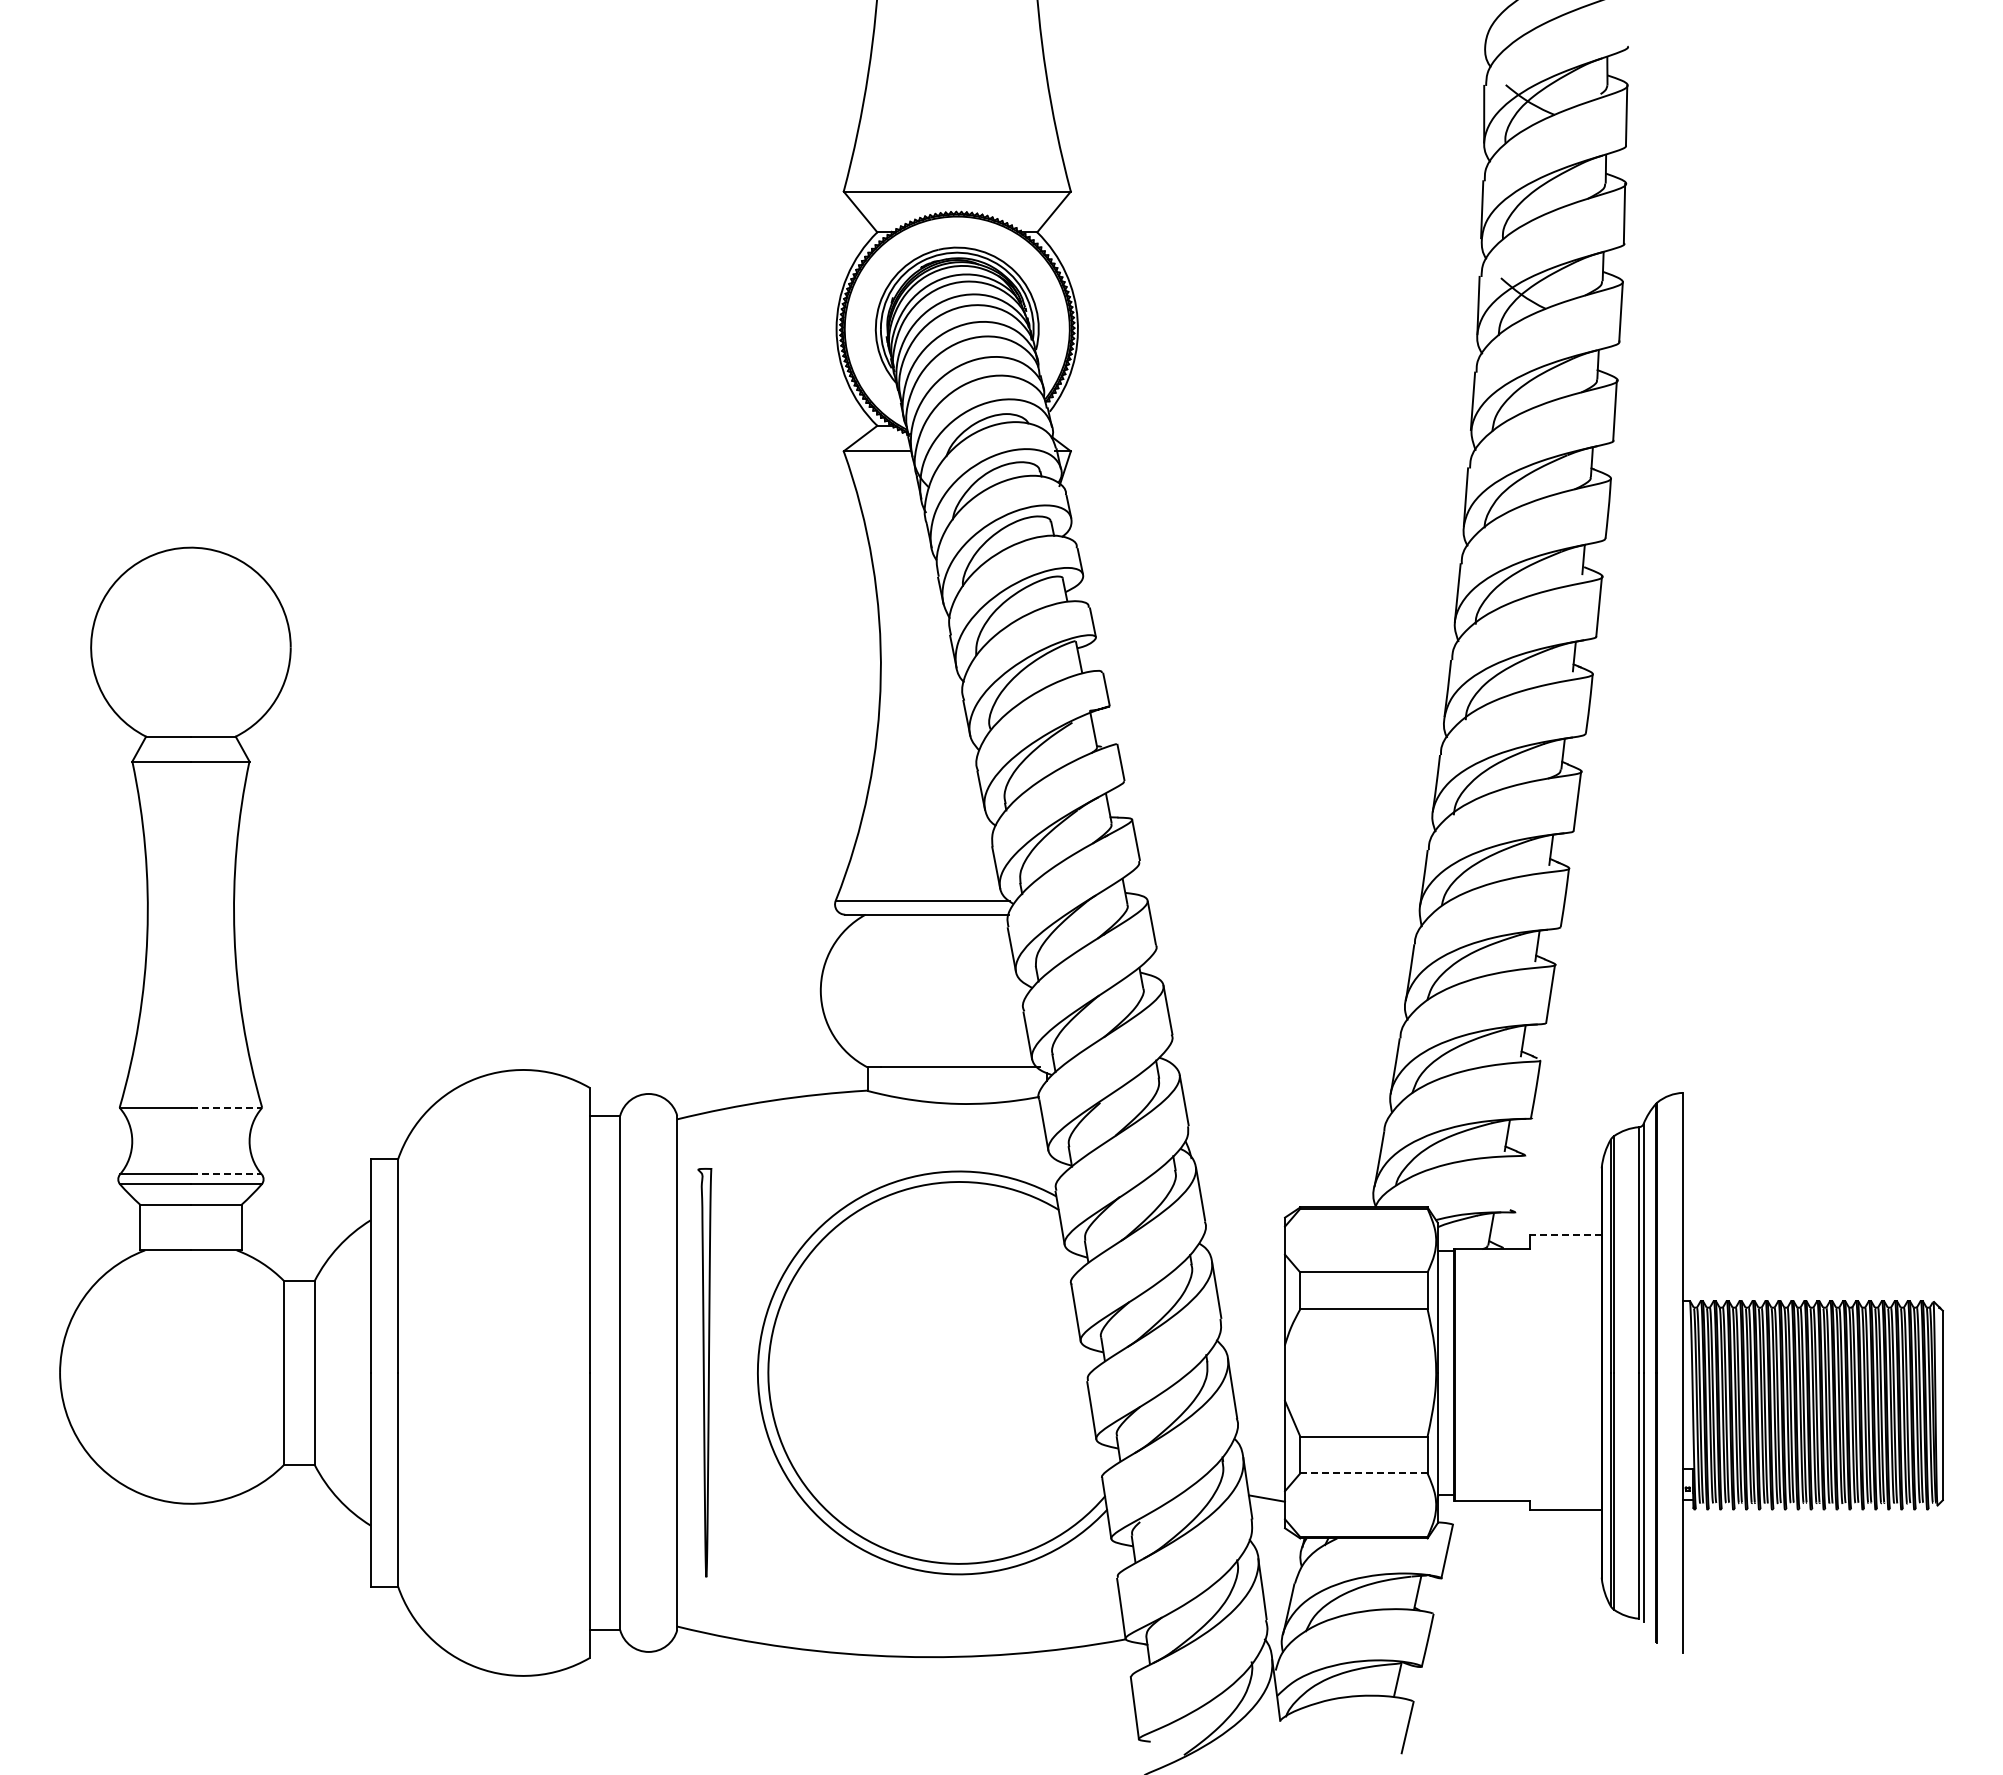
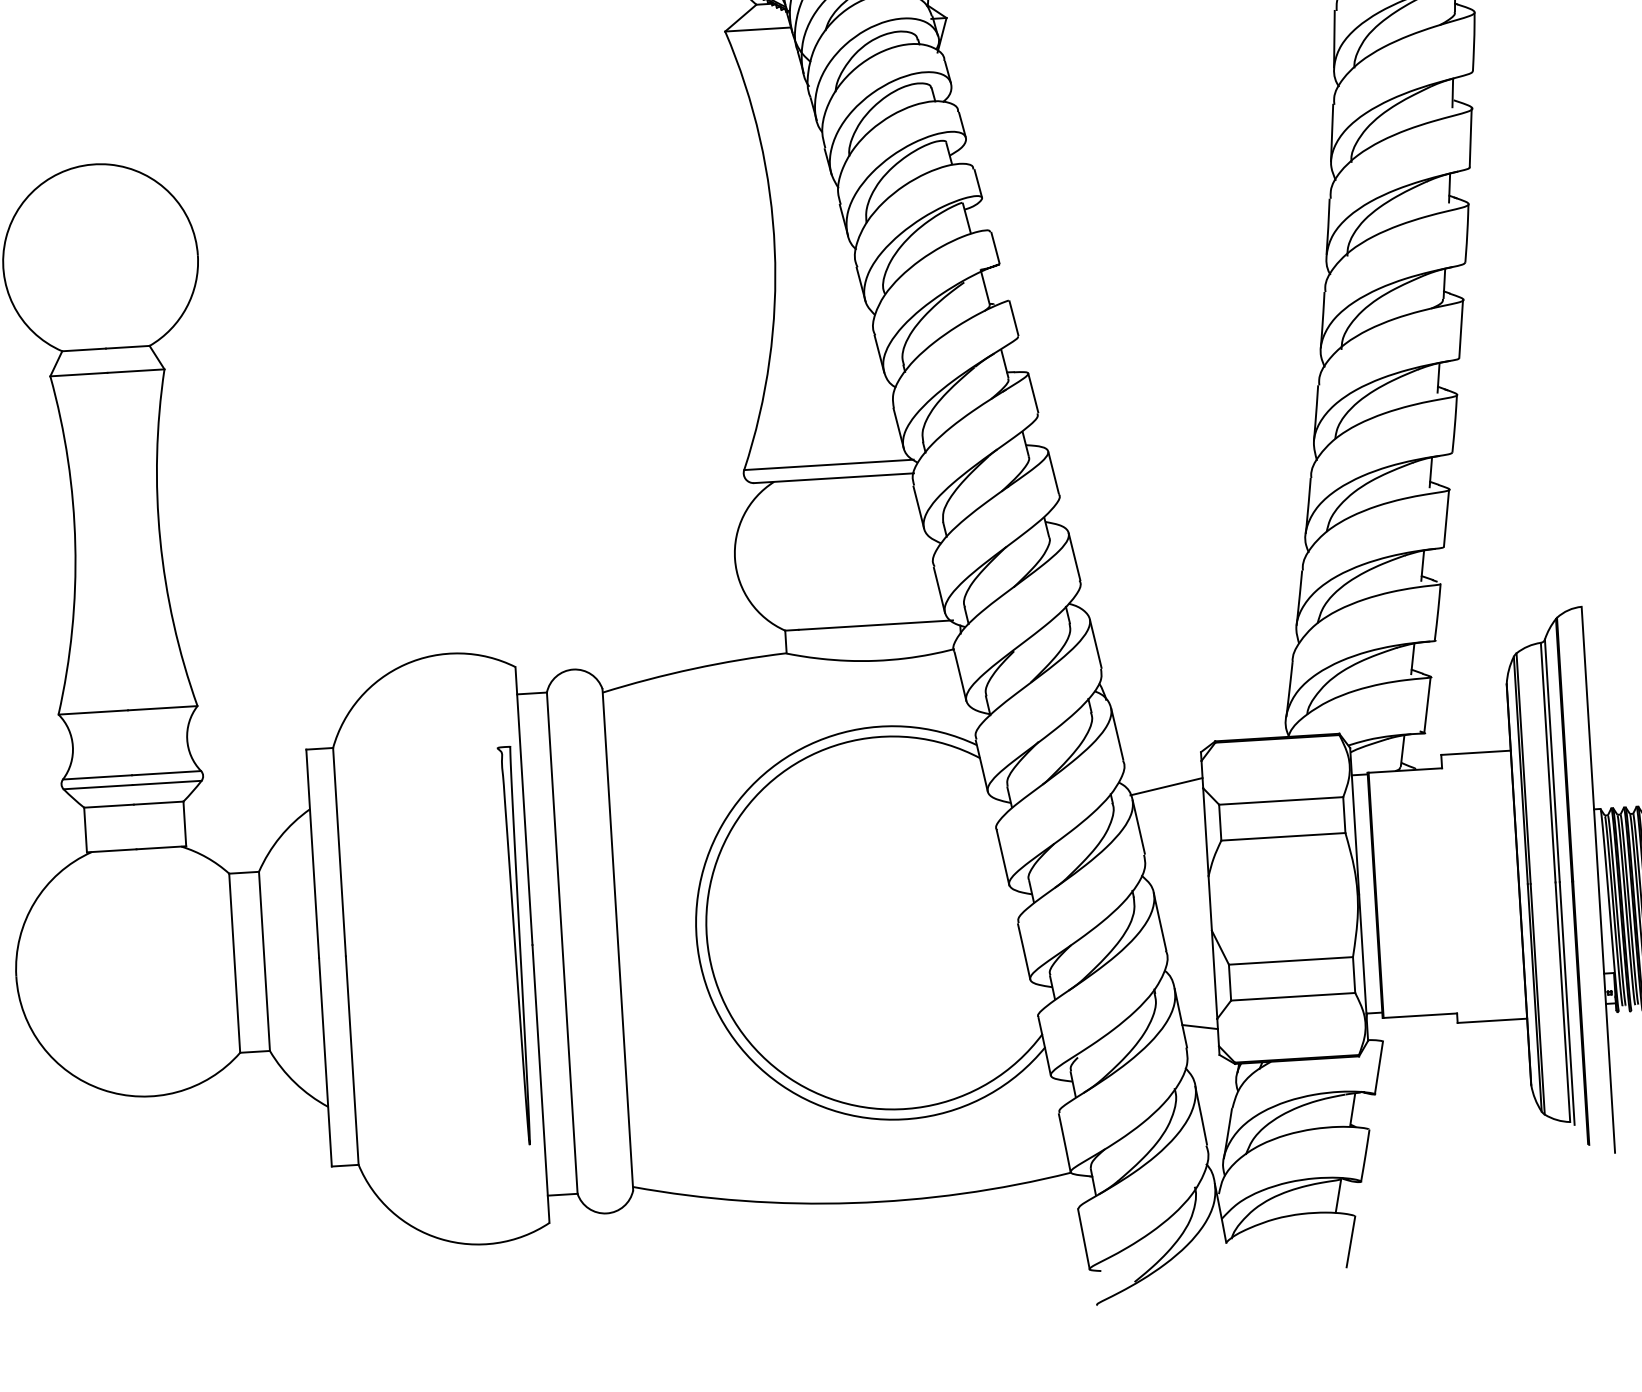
line: (226, 1107) -> (162, 707), dashed -> solid
line: (226, 1174) -> (166, 773), dashed -> solid
line: (1519, 1183) -> (1427, 704), added
line: (1566, 1235) -> (1476, 752), dashed -> solid
line: (1247, 1250) -> (1166, 786), added
curve: (704, 1372) -> (515, 945), moved
line: (1363, 1473) -> (1292, 996), dashed -> solid

